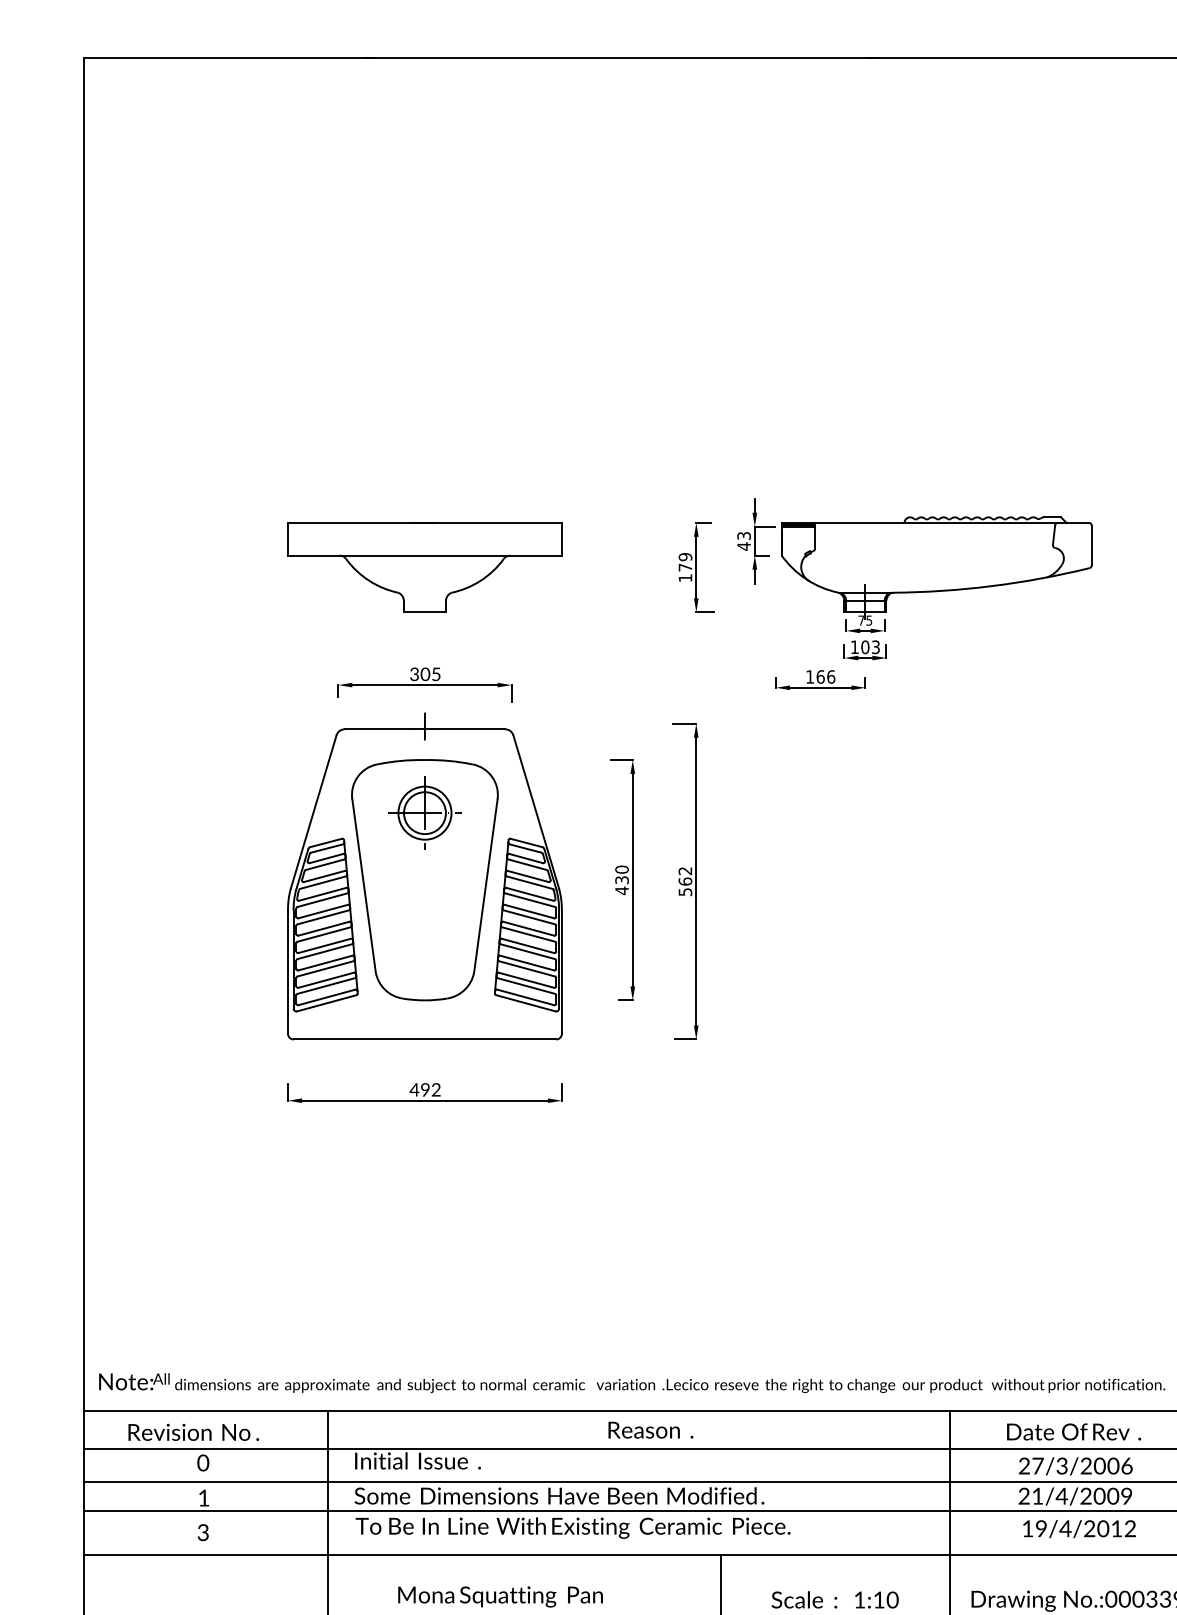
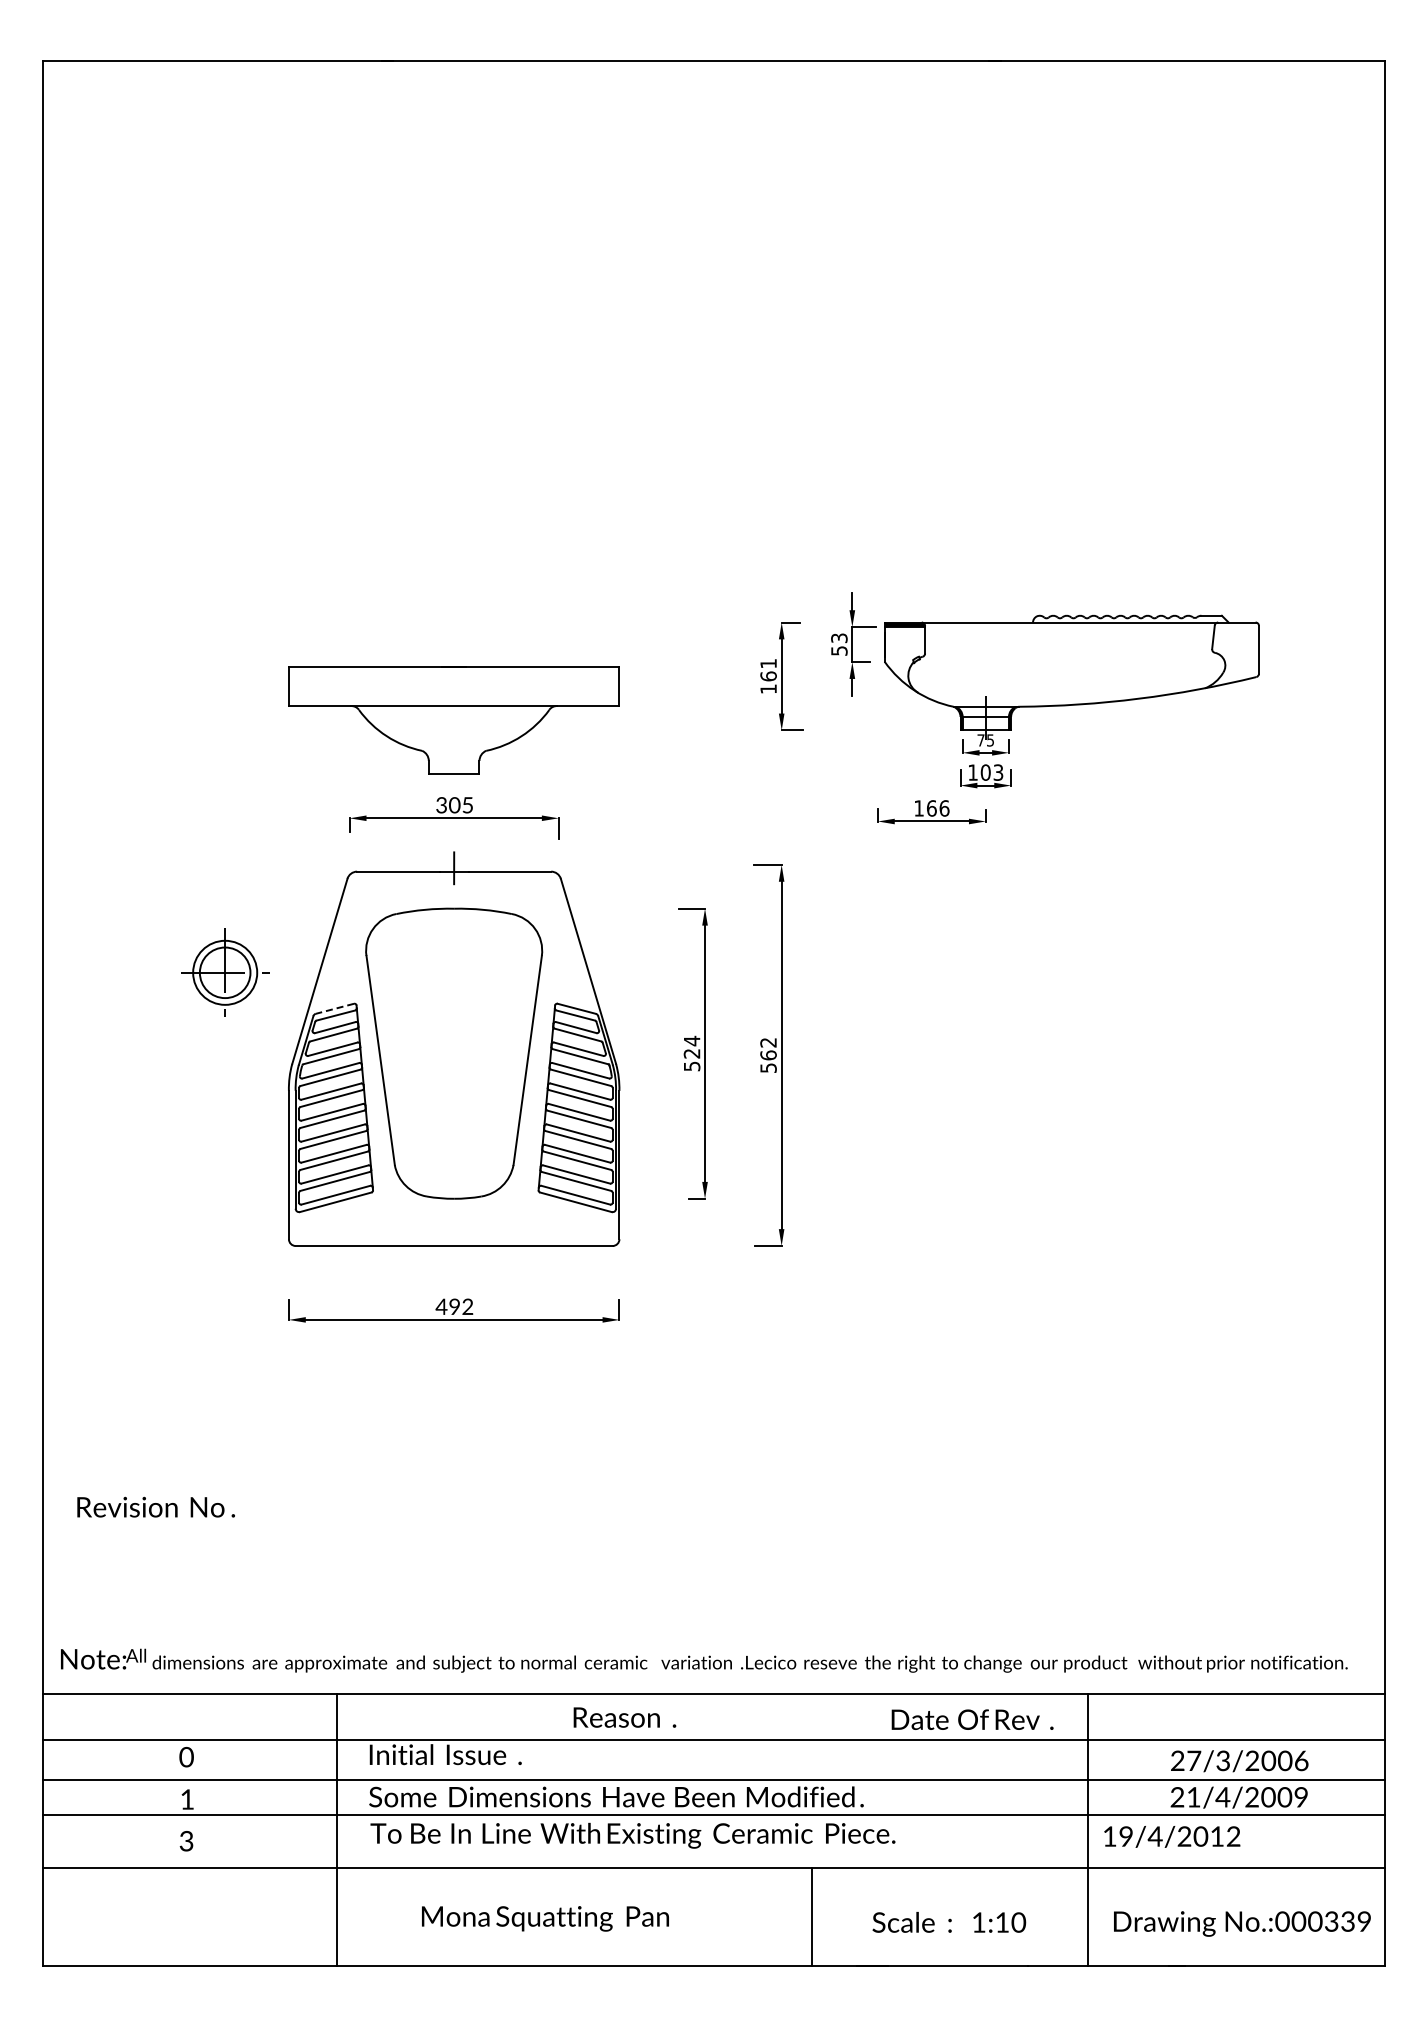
text: (744, 546) -> (839, 650), 43 -> 53
text: (685, 561) -> (768, 669), 179 -> 161
part: (424, 567) -> (453, 720), moved
part: (425, 812) -> (225, 972), moved
line: (325, 842) -> (334, 1008), solid -> dashed
text: (621, 880) -> (691, 1053), 430 -> 524
text: (650, 1430) -> (624, 1717), moved
text: (193, 1431) -> (155, 1506), moved
text: (1073, 1431) -> (972, 1719), moved
text: (1079, 1528) -> (1172, 1836), moved

